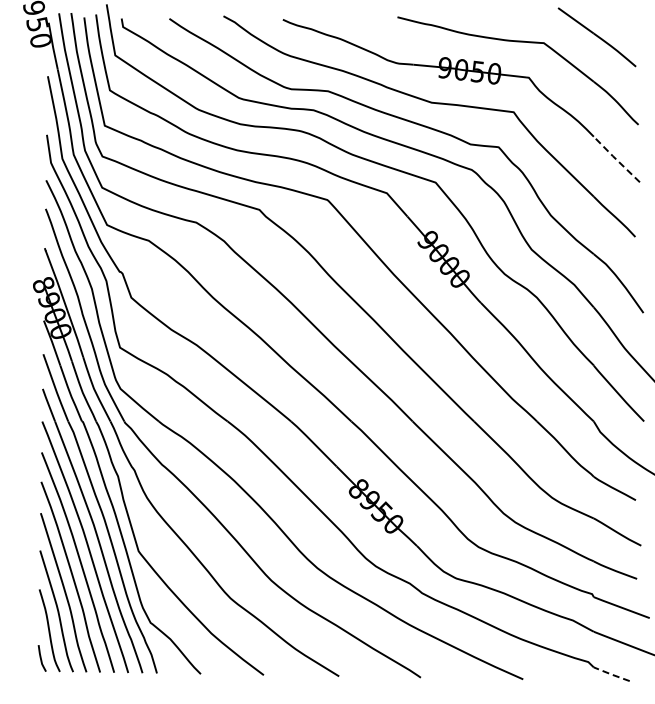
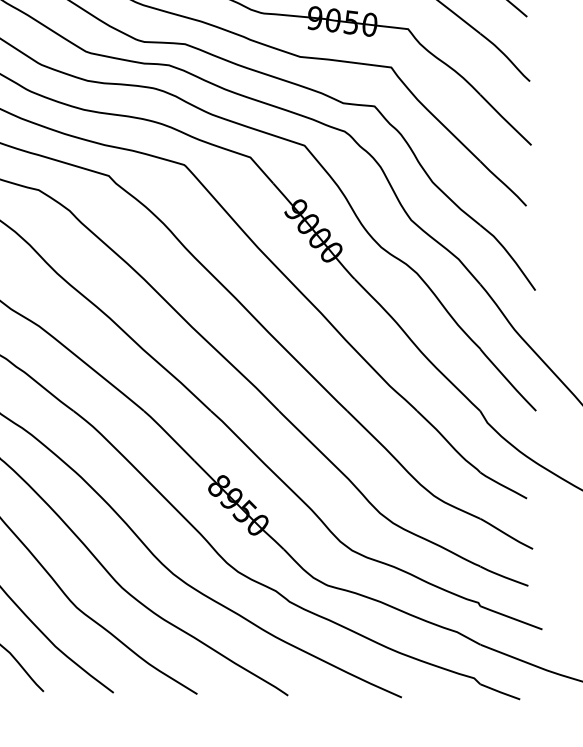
line: (615, 159) -> (504, 120), dashed -> solid
line: (612, 674) -> (501, 692), dashed -> solid

